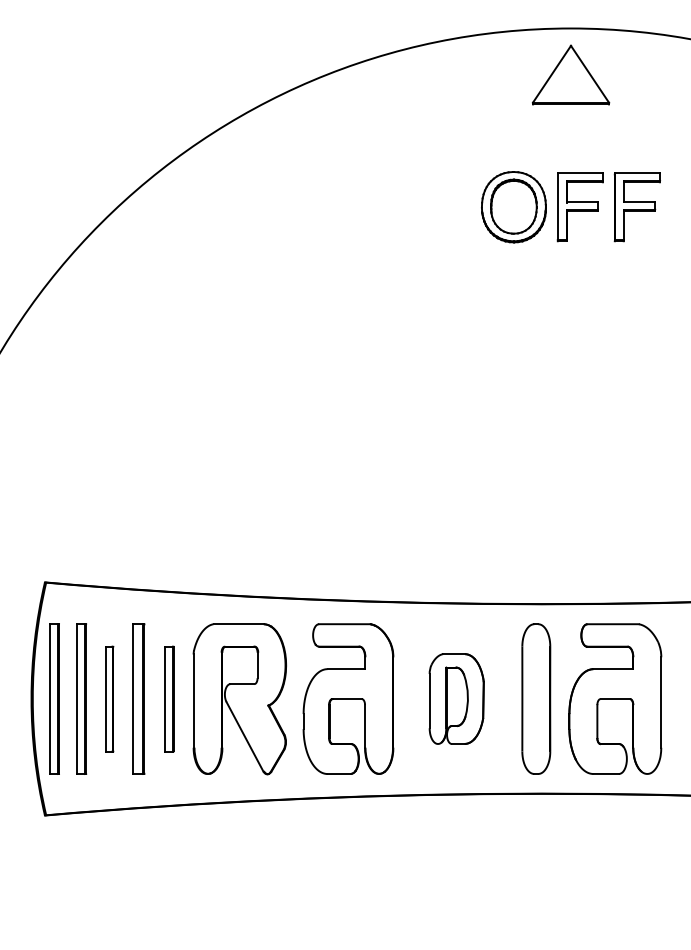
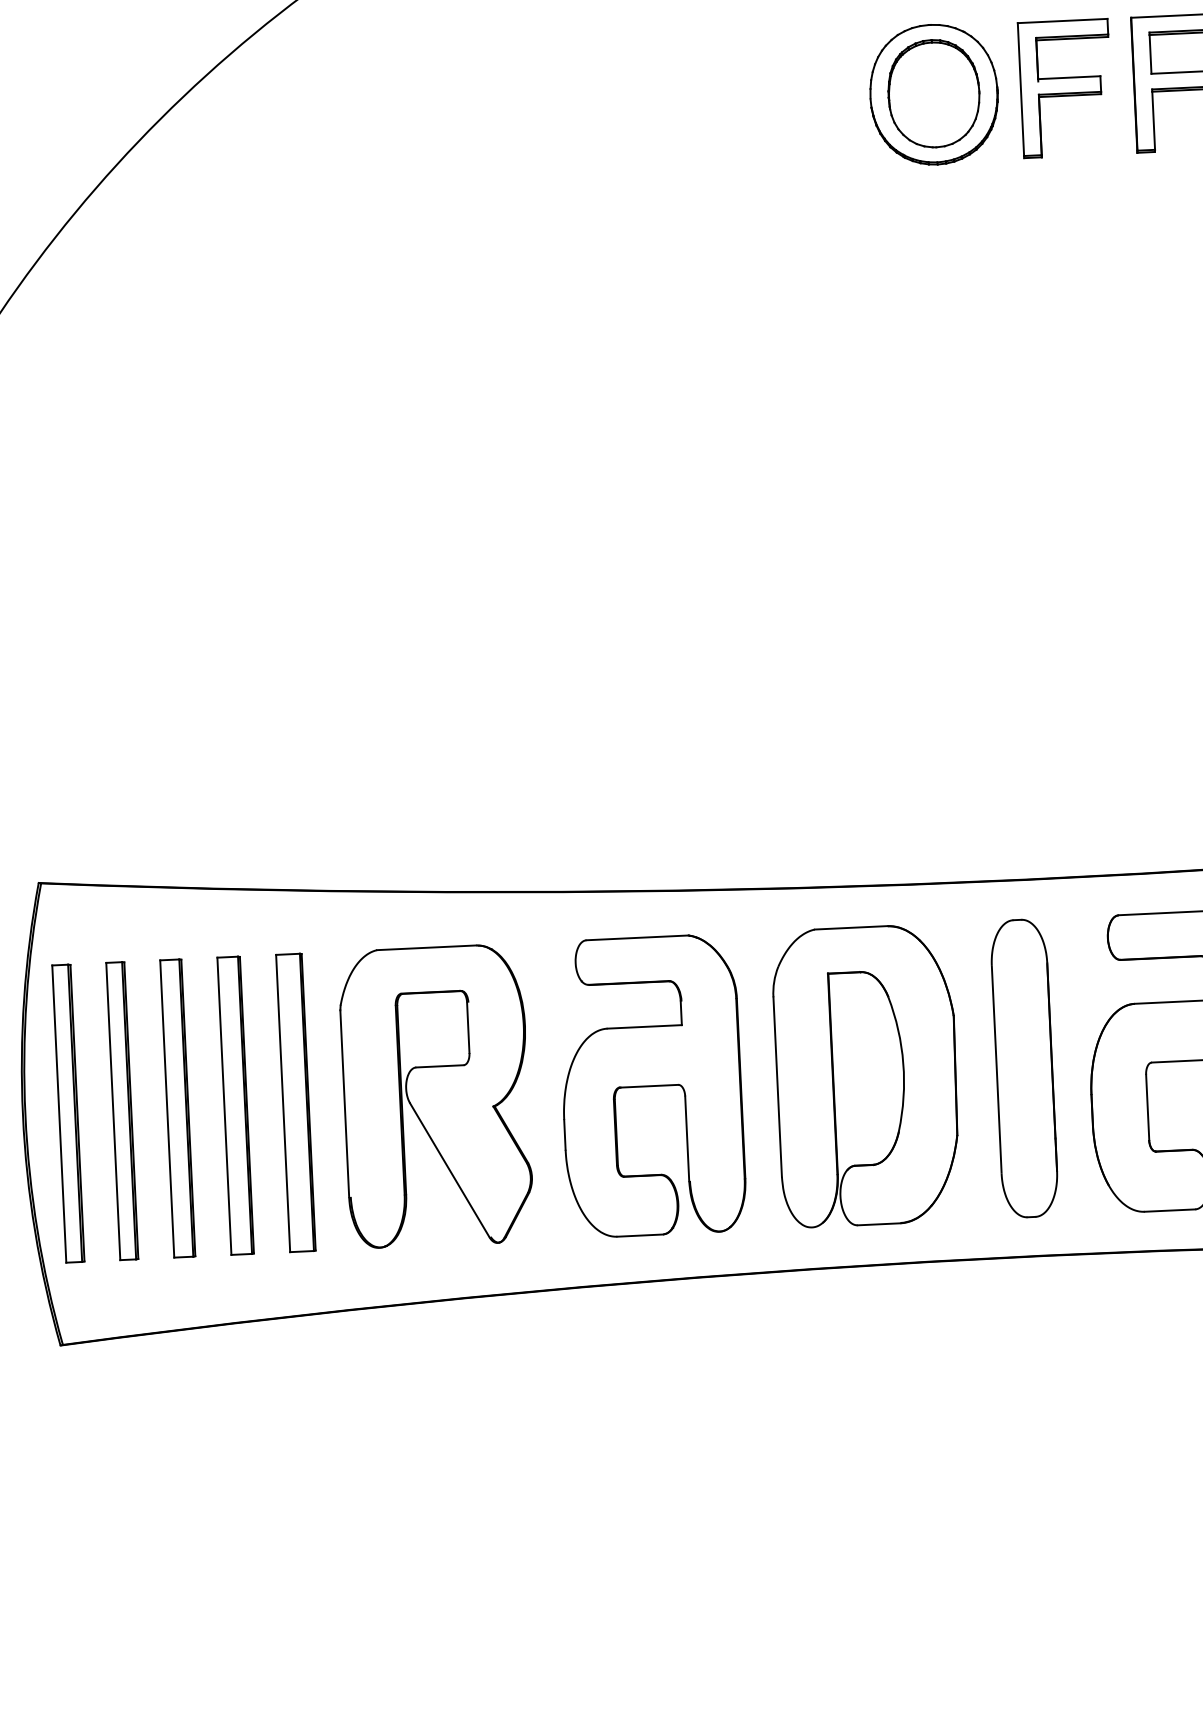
part: (109, 698) -> (177, 1107), size x1.43
part: (169, 698) -> (296, 1101), size x1.43
part: (456, 698) -> (866, 1074), size x1.67

